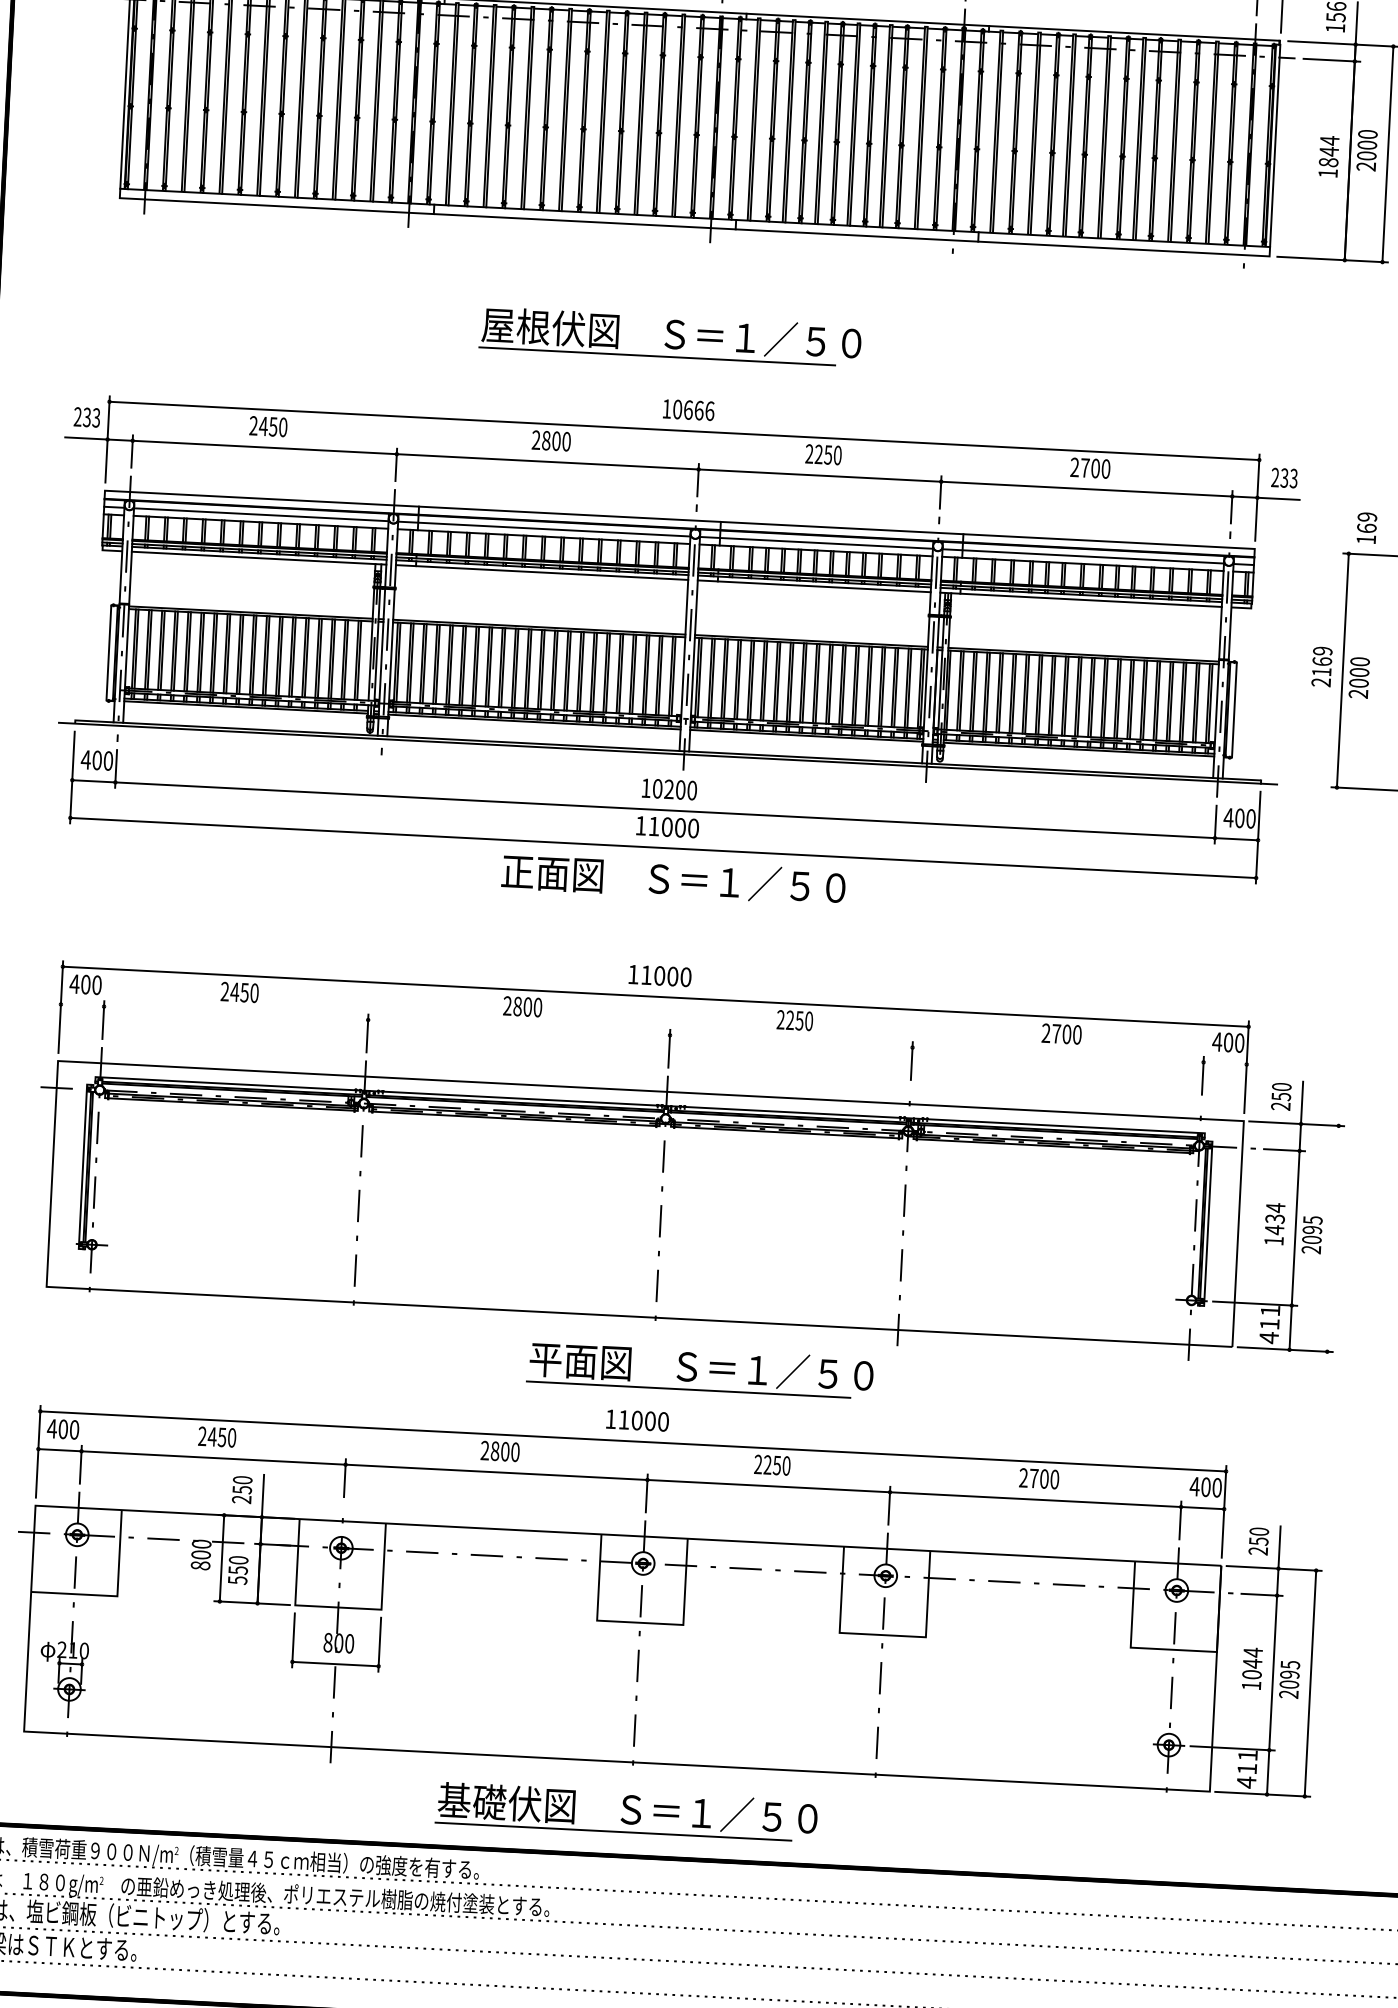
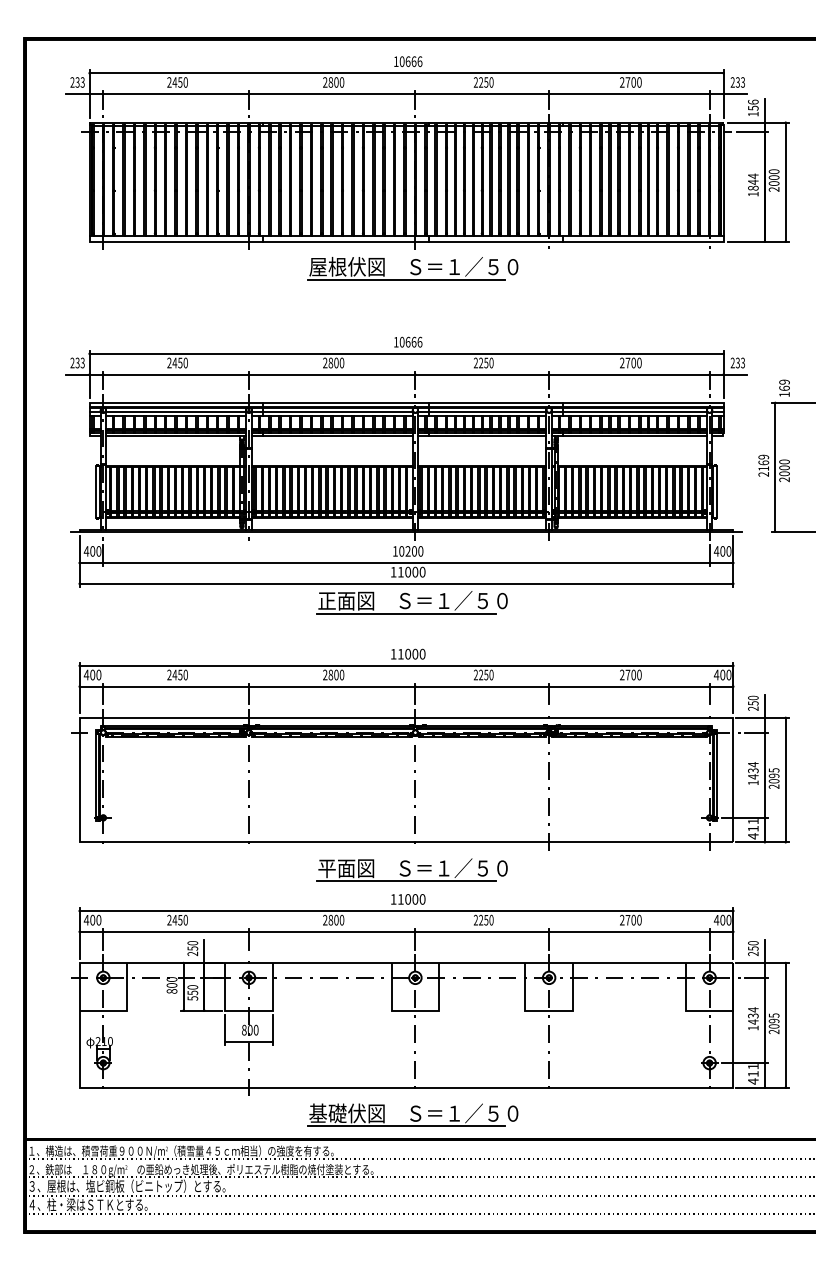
part: (669, 336) -> (412, 268), moved
line: (660, 901) -> (406, 613), added
line: (653, 1034) -> (406, 686), added
line: (1332, 1237) -> (785, 779), added
part: (698, 1369) -> (411, 869), moved
text: (1252, 1668) -> (753, 1018), 1044 -> 1434

